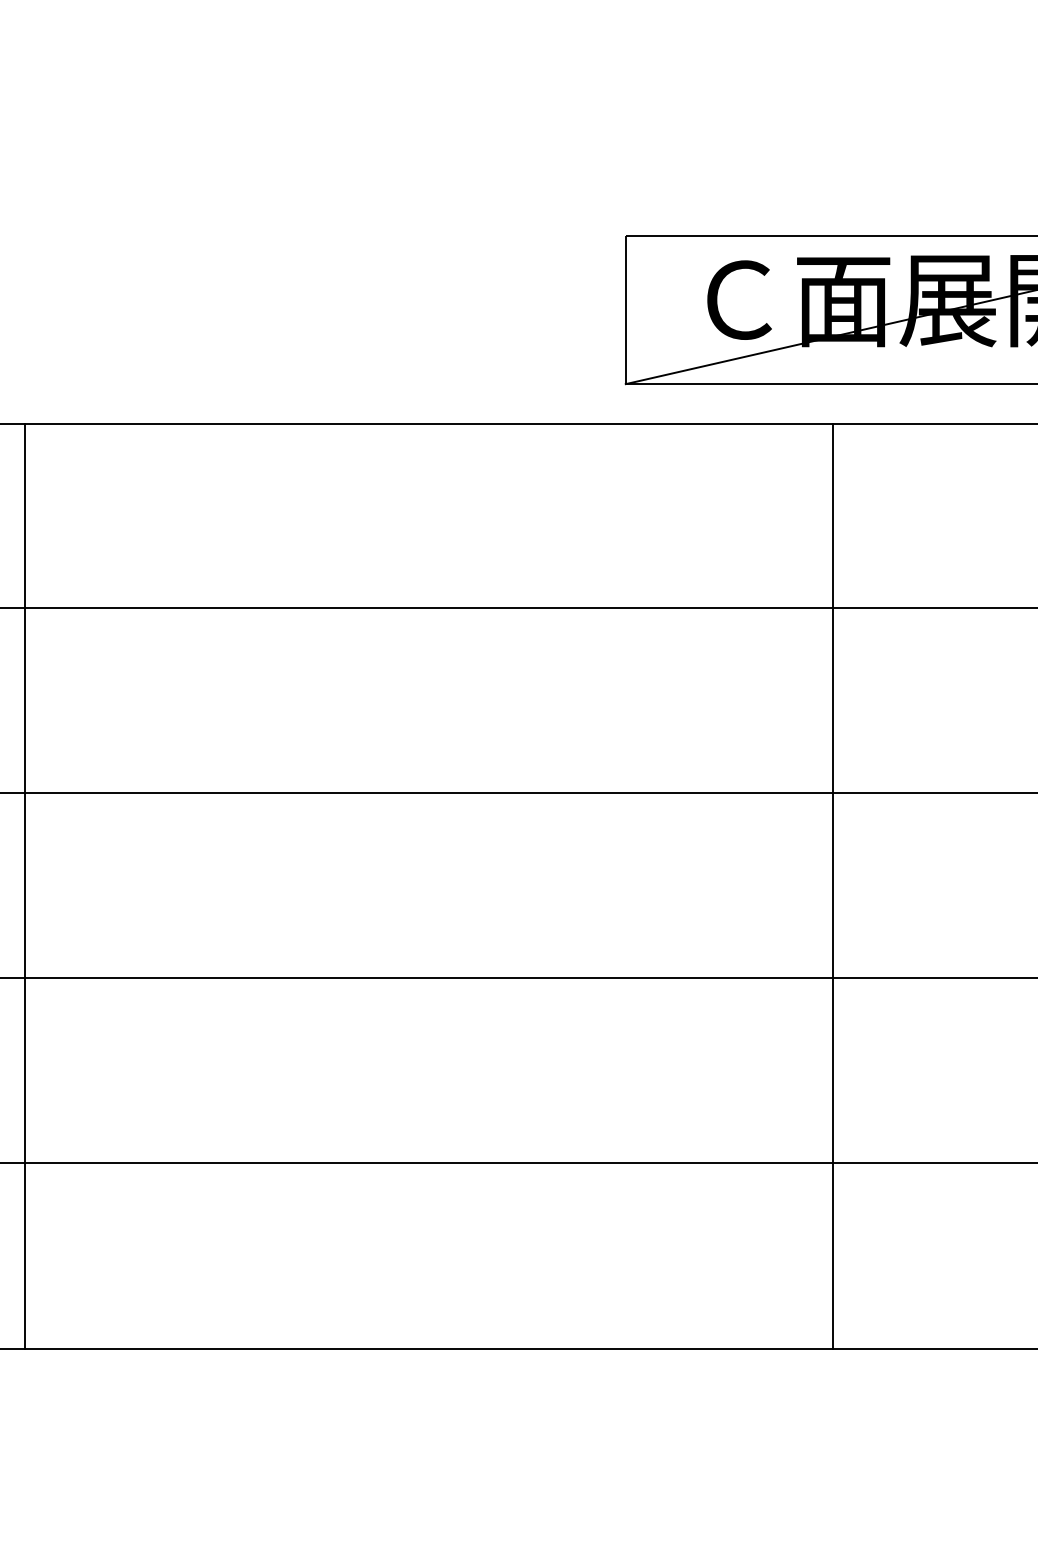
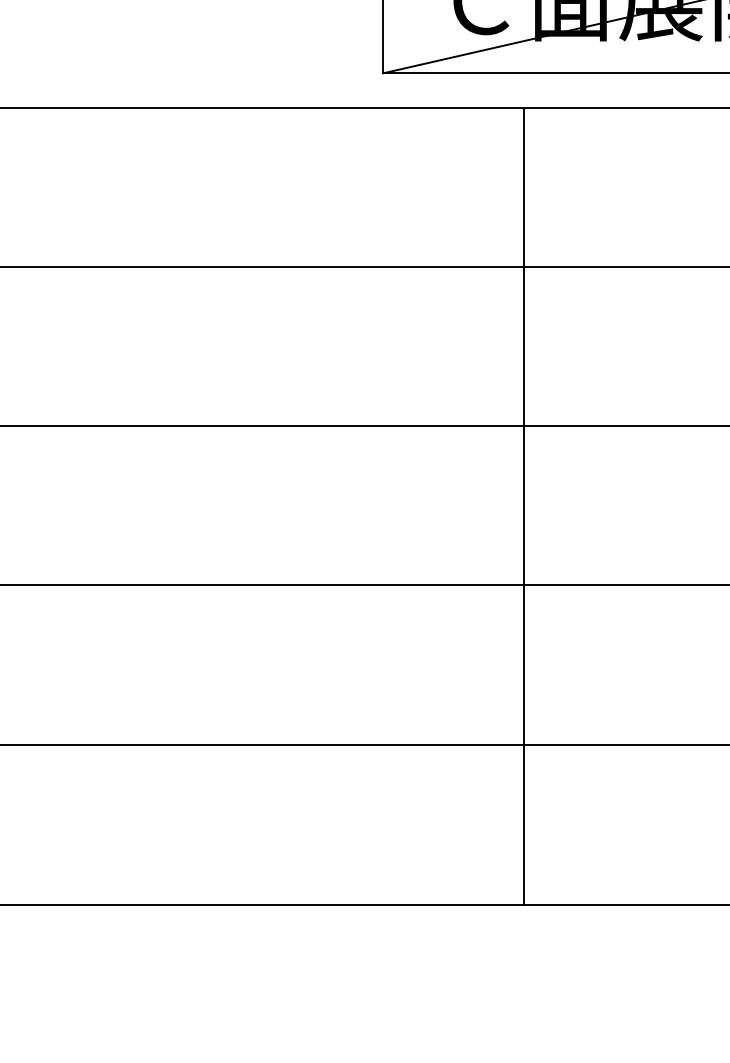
line: (833, 886) -> (524, 506), moved

